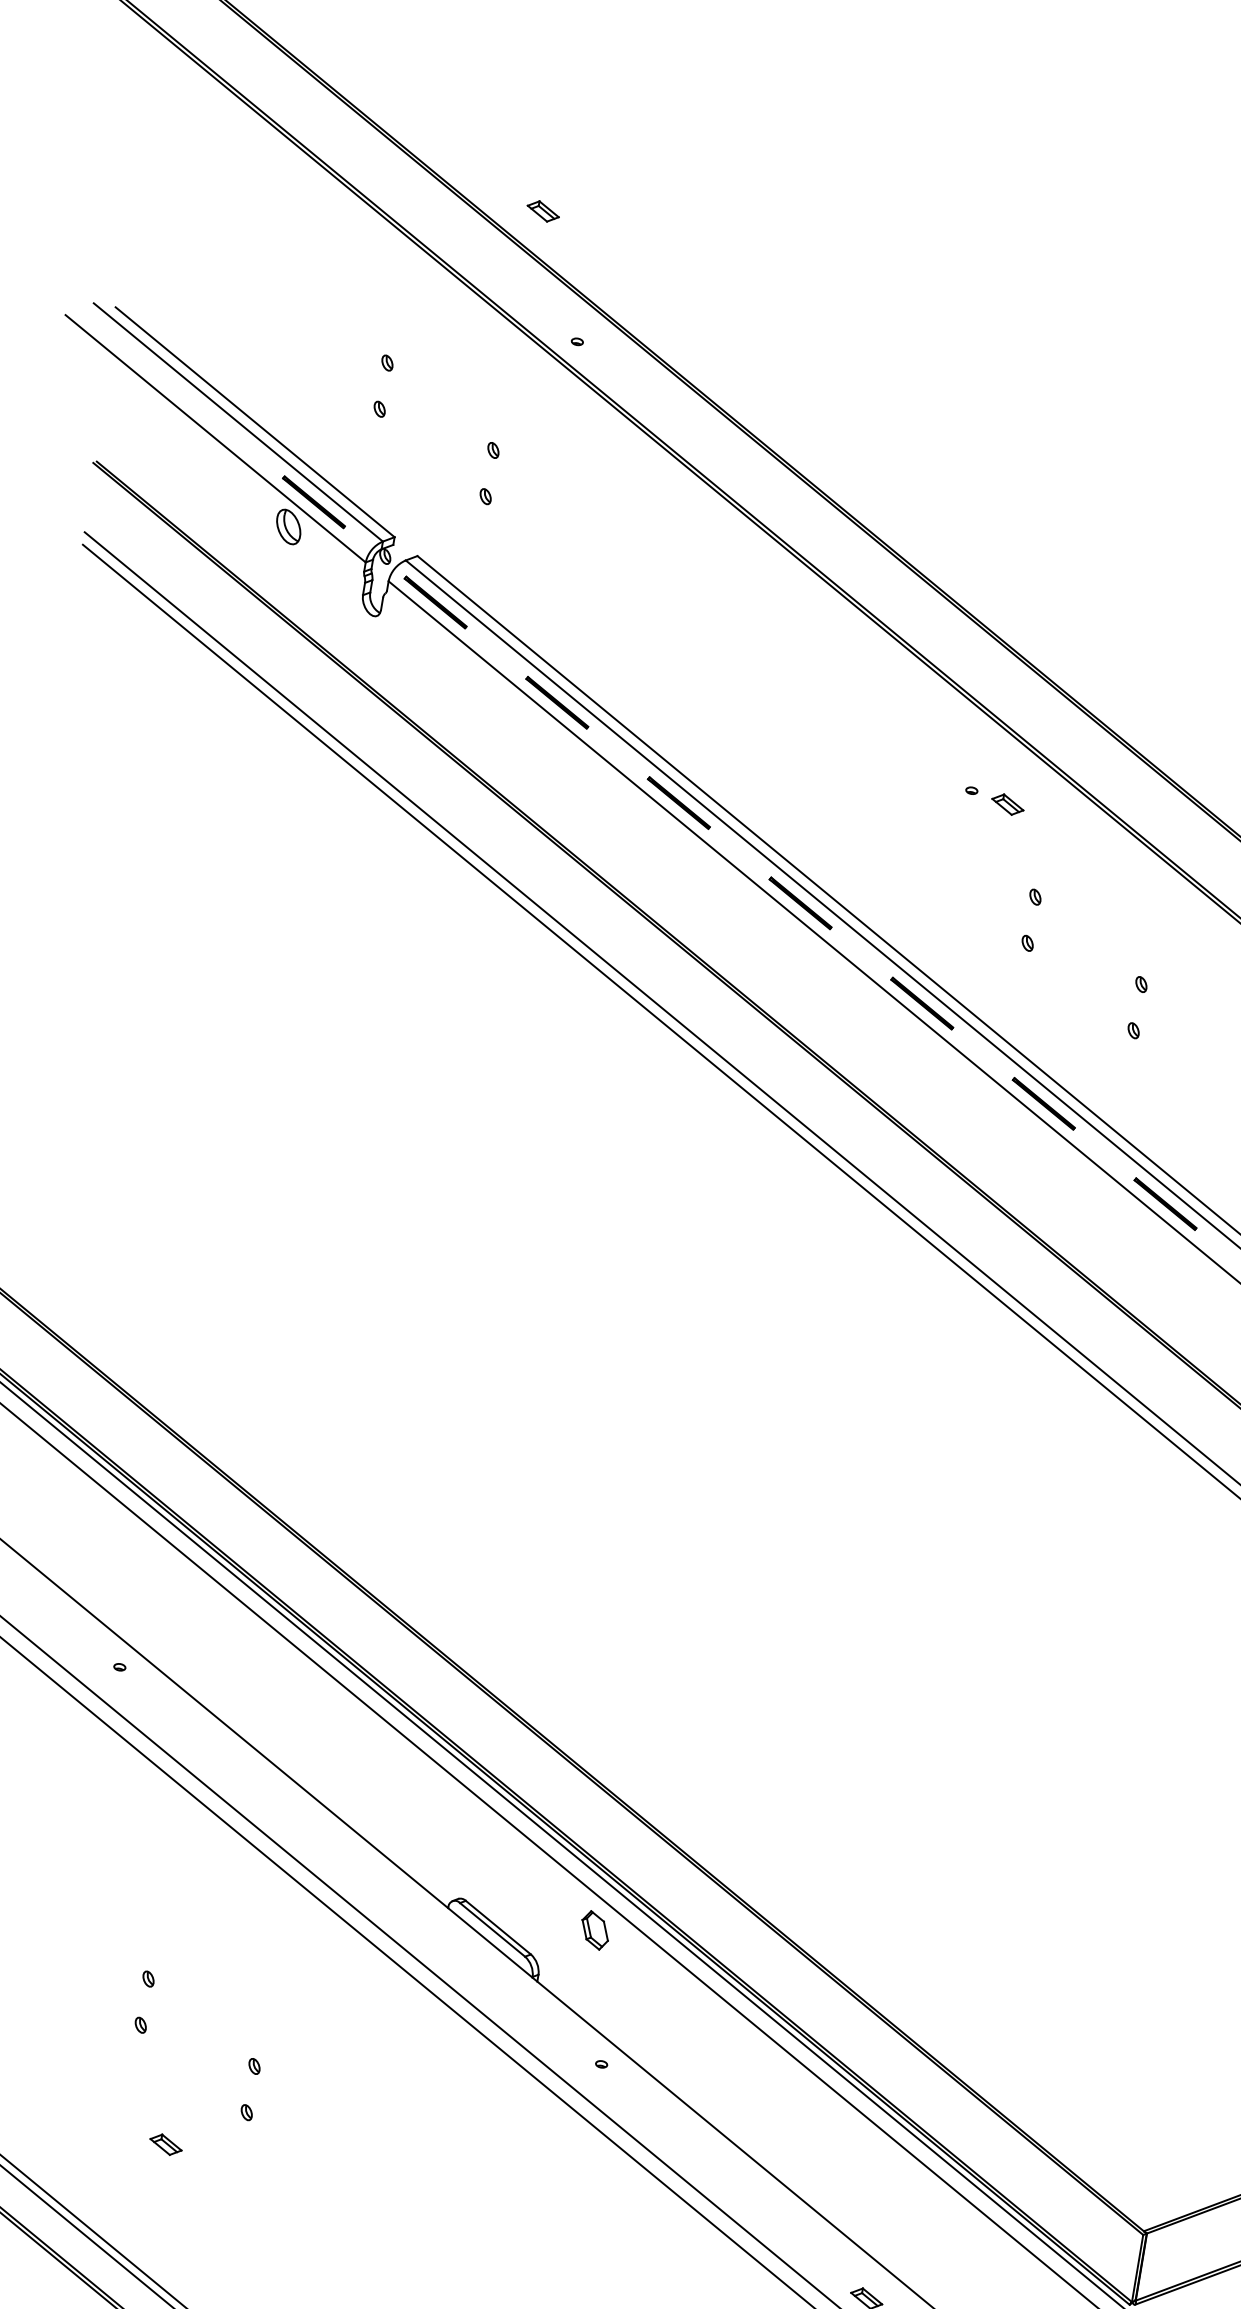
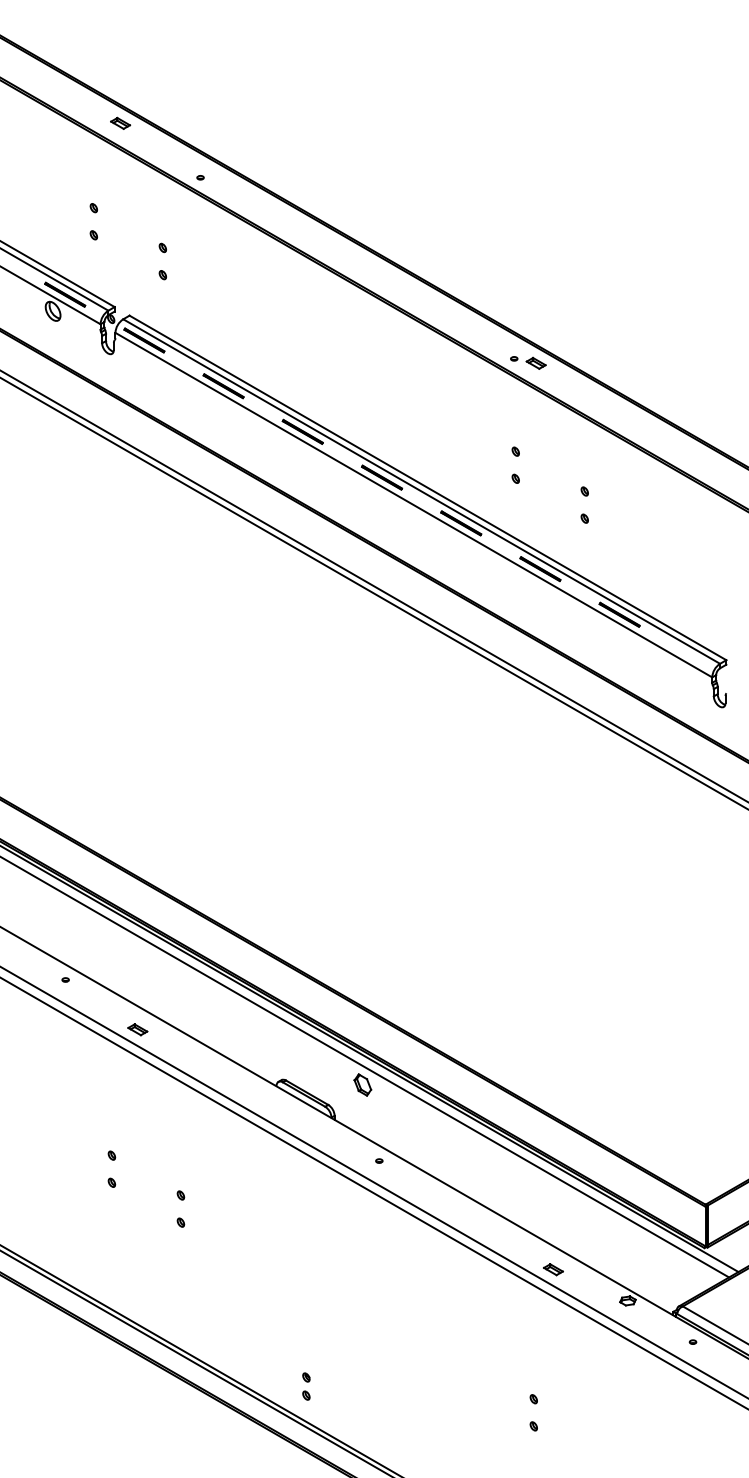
part: (543, 209) -> (120, 122), moved
part: (995, 800) -> (528, 362), moved
part: (165, 2144) -> (137, 1029), moved

